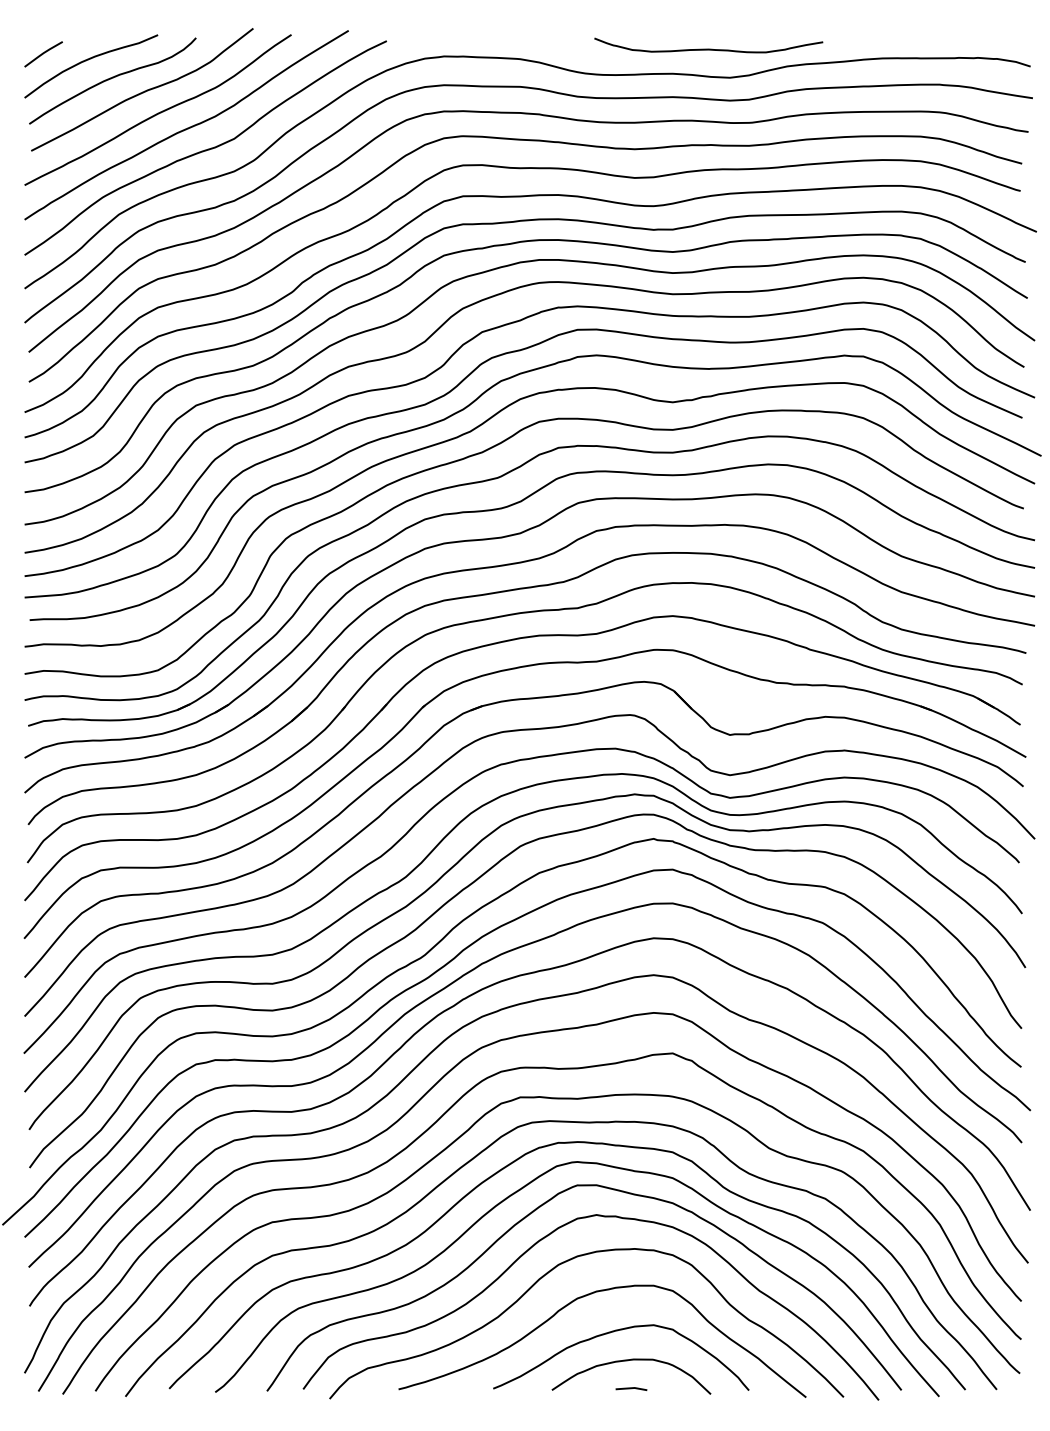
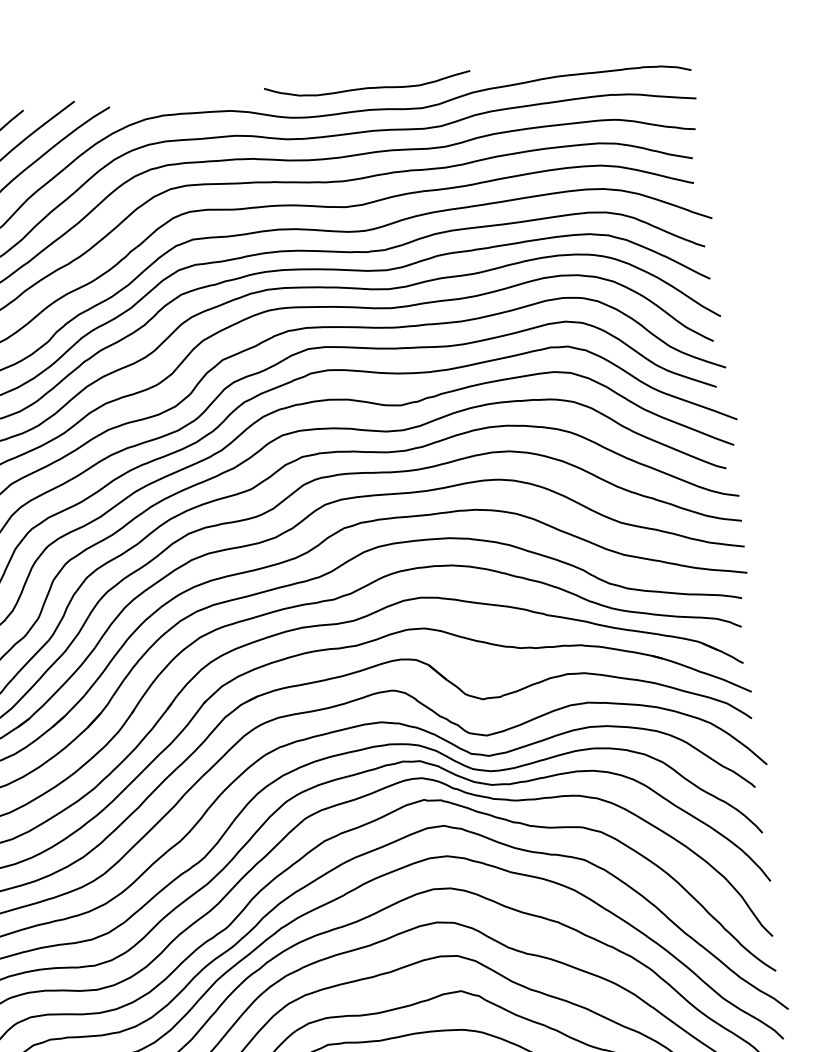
curve: (708, 48) -> (367, 87), moved

